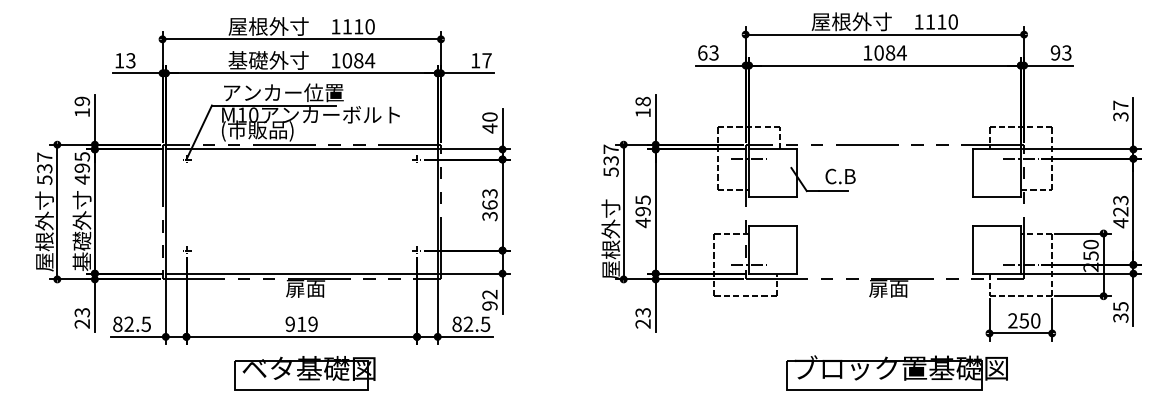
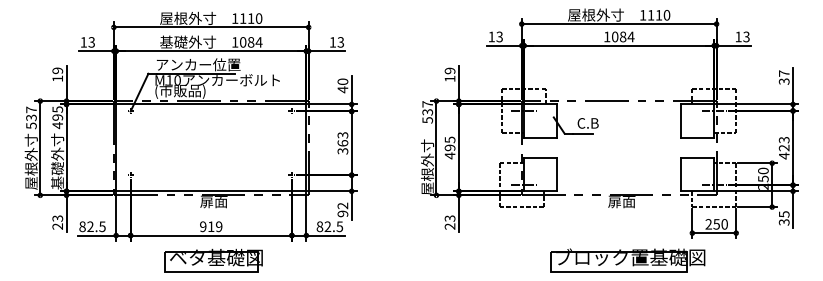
text: (702, 52) -> (491, 36), 63 -> 13
text: (1055, 52) -> (738, 36), 93 -> 13
text: (486, 60) -> (340, 42), 17 -> 13
text: (643, 100) -> (450, 70), 18 -> 19

